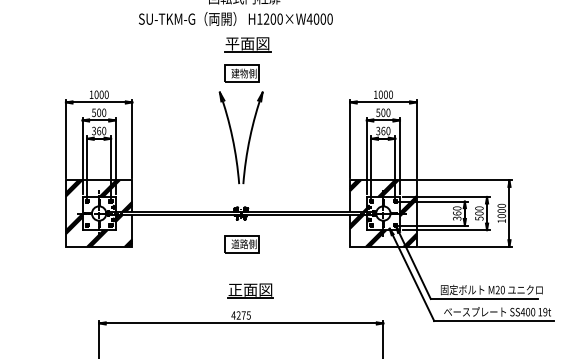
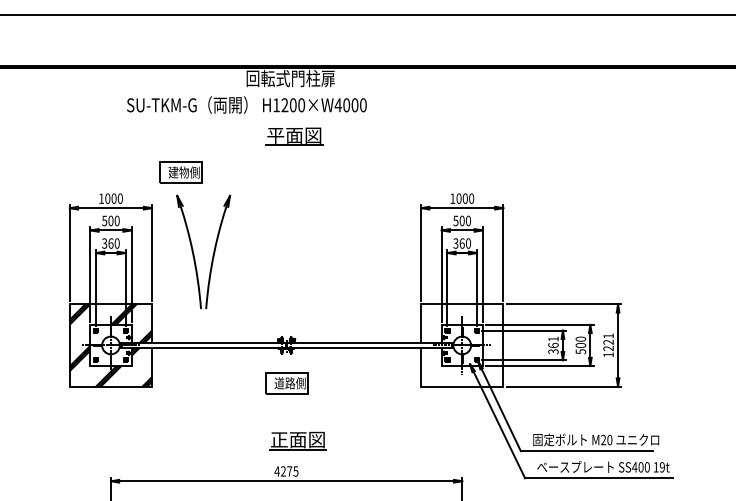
text: (235, 18) -> (246, 104), moved
part: (241, 73) -> (180, 172), moved
part: (233, 139) -> (194, 253), moved
text: (457, 207) -> (553, 338), 360 -> 361
text: (501, 211) -> (608, 342), 1000 -> 1221
hatch: (383, 213) -> (462, 345), removed

